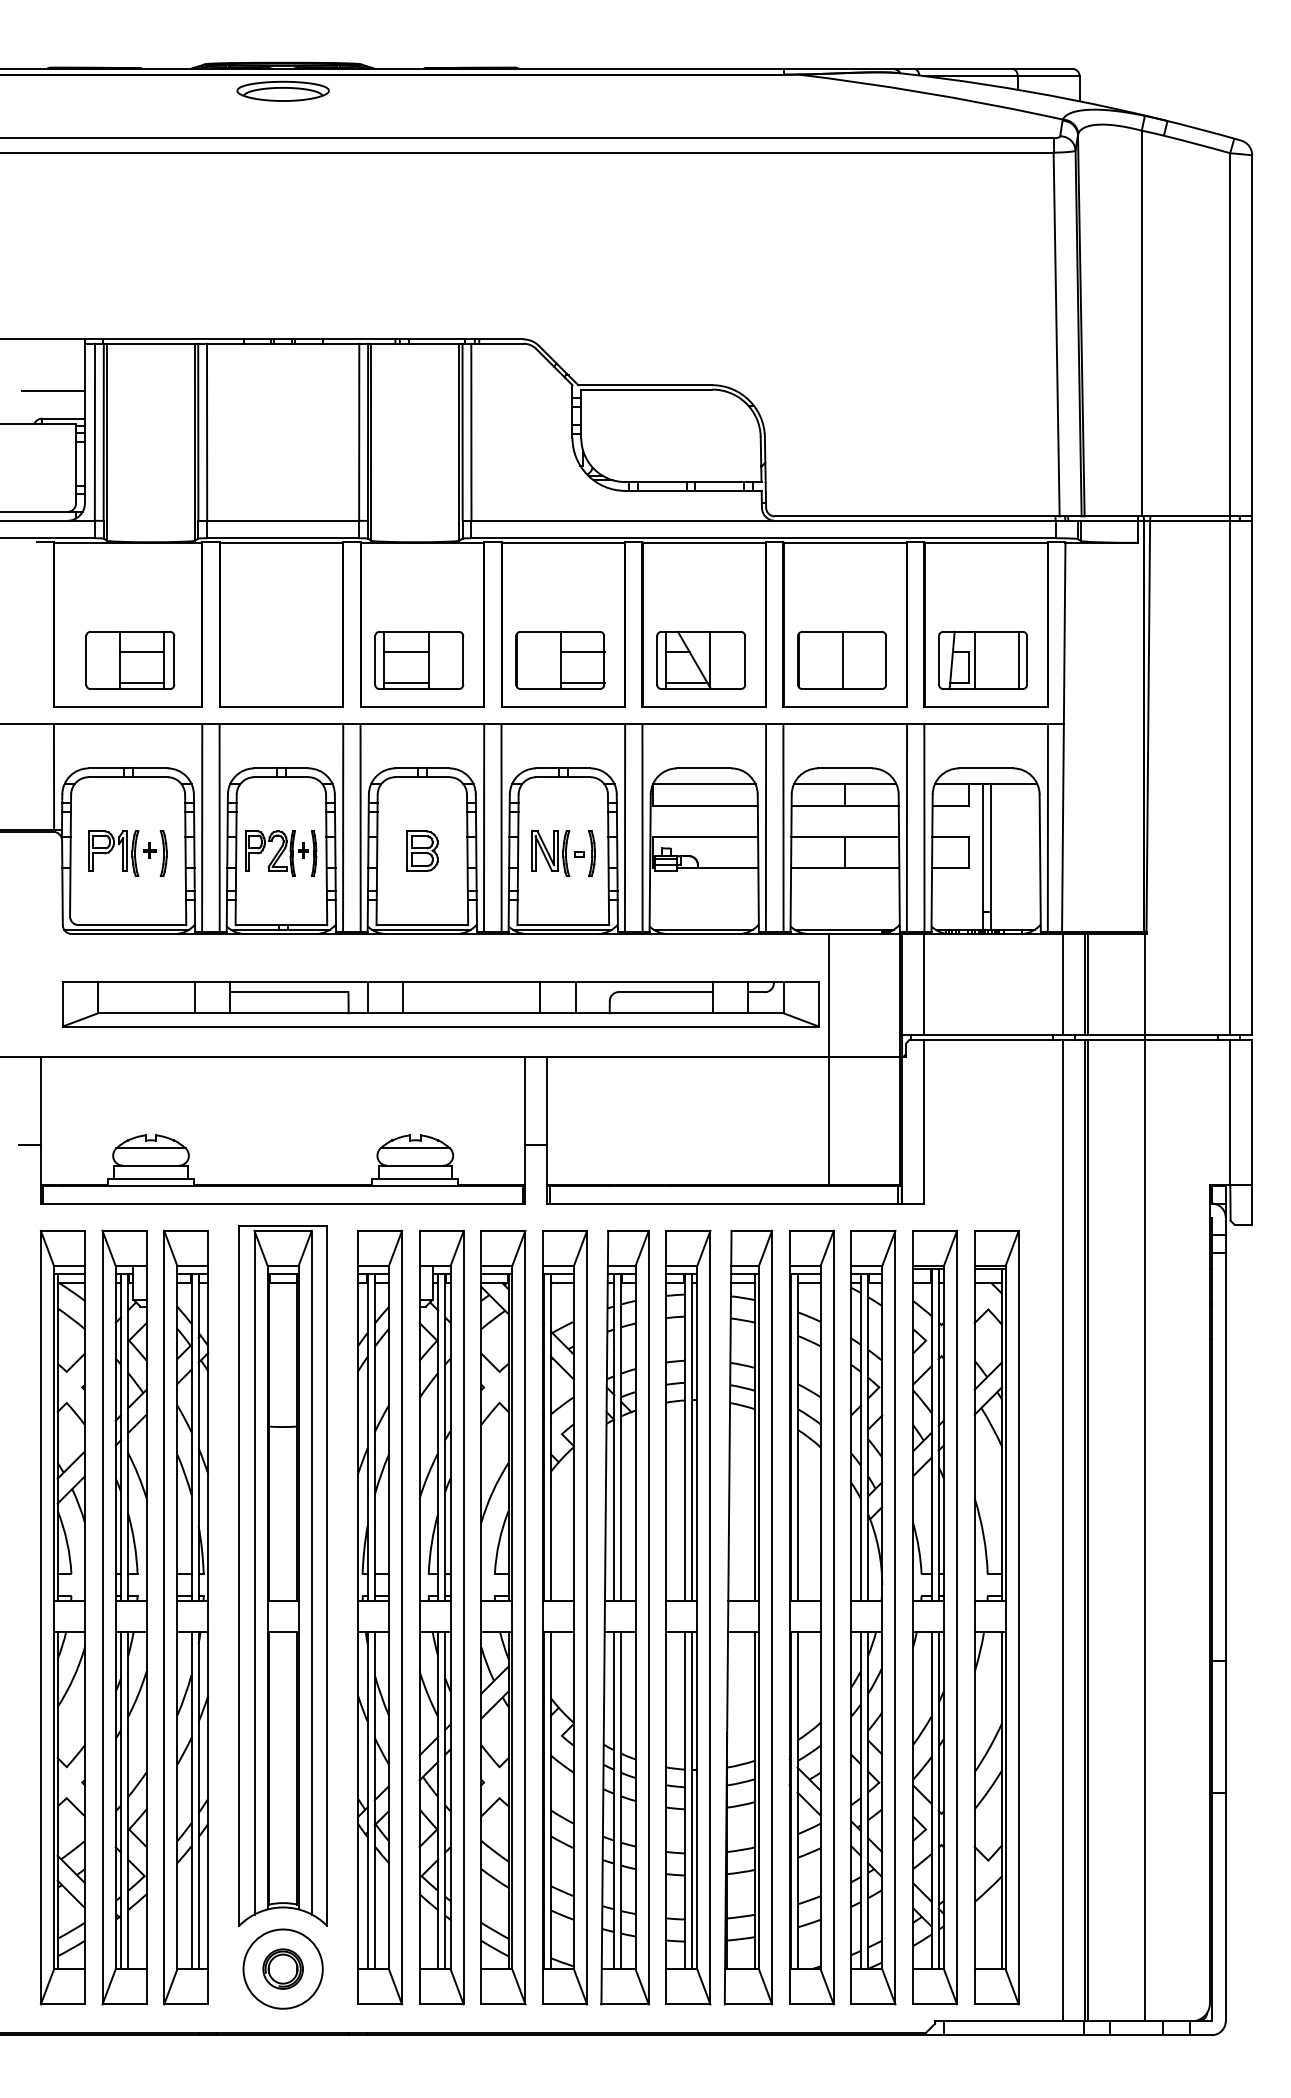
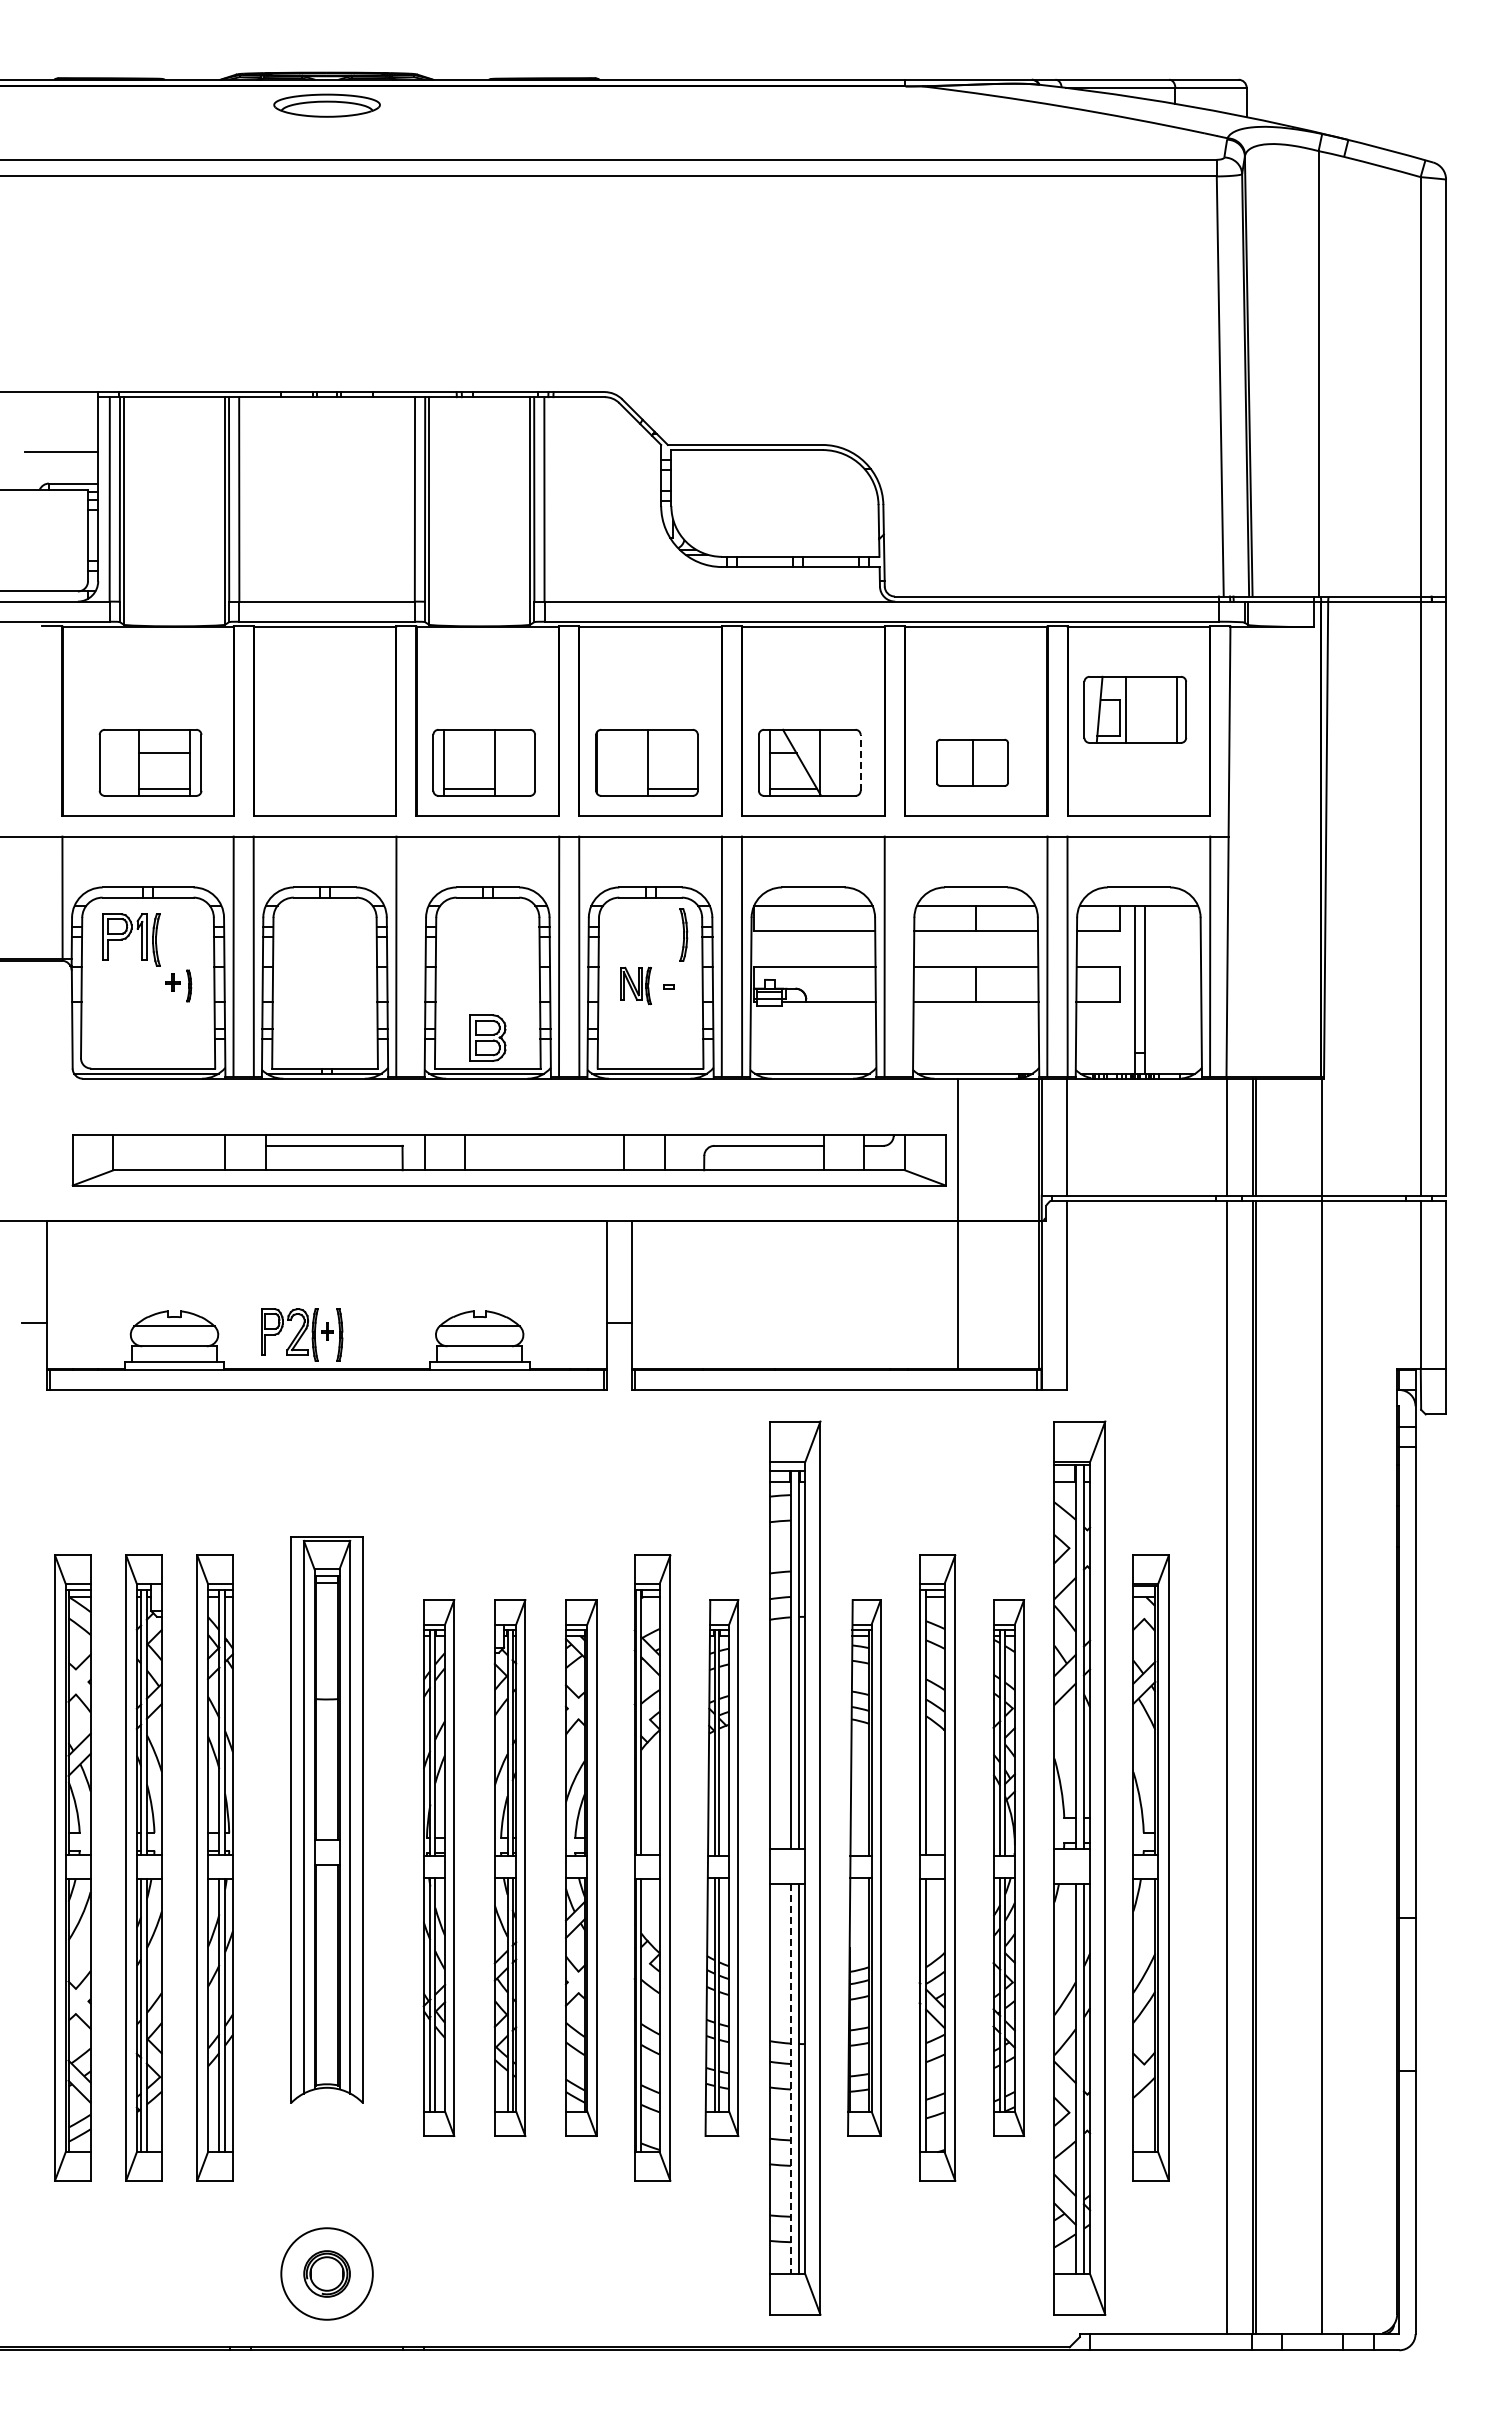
line: (406, 652) -> (469, 753), removed
line: (582, 652) -> (672, 753), removed
line: (745, 660) -> (860, 762), solid -> dashed
part: (842, 660) -> (972, 762), size x0.7
part: (982, 660) -> (1134, 709), moved
line: (360, 828) -> (416, 956), removed
line: (783, 828) -> (904, 956), removed
part: (422, 850) -> (487, 1037), moved
part: (113, 853) -> (131, 939), moved
part: (163, 853) -> (188, 985), size x0.6
part: (281, 853) -> (302, 1334), moved
part: (550, 853) -> (635, 985), size x0.7
part: (591, 853) -> (683, 934), moved
part: (282, 1575) -> (326, 1819), size x0.7
part: (62, 1617) -> (72, 1867), size x0.7
part: (124, 1617) -> (143, 1867), size x0.7
part: (185, 1617) -> (214, 1867), size x0.7
part: (379, 1617) -> (438, 1867), size x0.6
part: (441, 1617) -> (509, 1867), size x0.6
part: (502, 1617) -> (580, 1867), size x0.6
part: (564, 1617) -> (652, 1867), size x0.7
part: (624, 1617) -> (721, 1867), size x0.6
part: (748, 1617) -> (864, 1867), size x0.6
part: (811, 1617) -> (937, 1867), size x0.7
part: (873, 1617) -> (1008, 1867), size x0.6
part: (996, 1617) -> (1150, 1867), size x0.7
line: (684, 1800) -> (790, 2079), solid -> dashed

